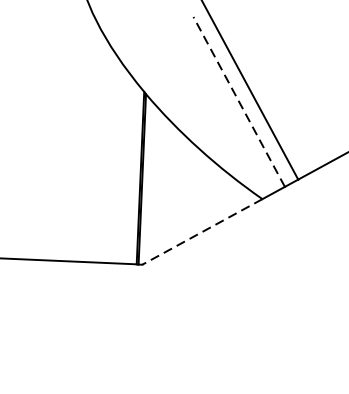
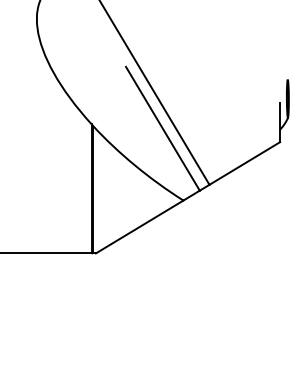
line: (238, 101) -> (162, 128), dashed -> solid
line: (202, 232) -> (139, 227), dashed -> solid

